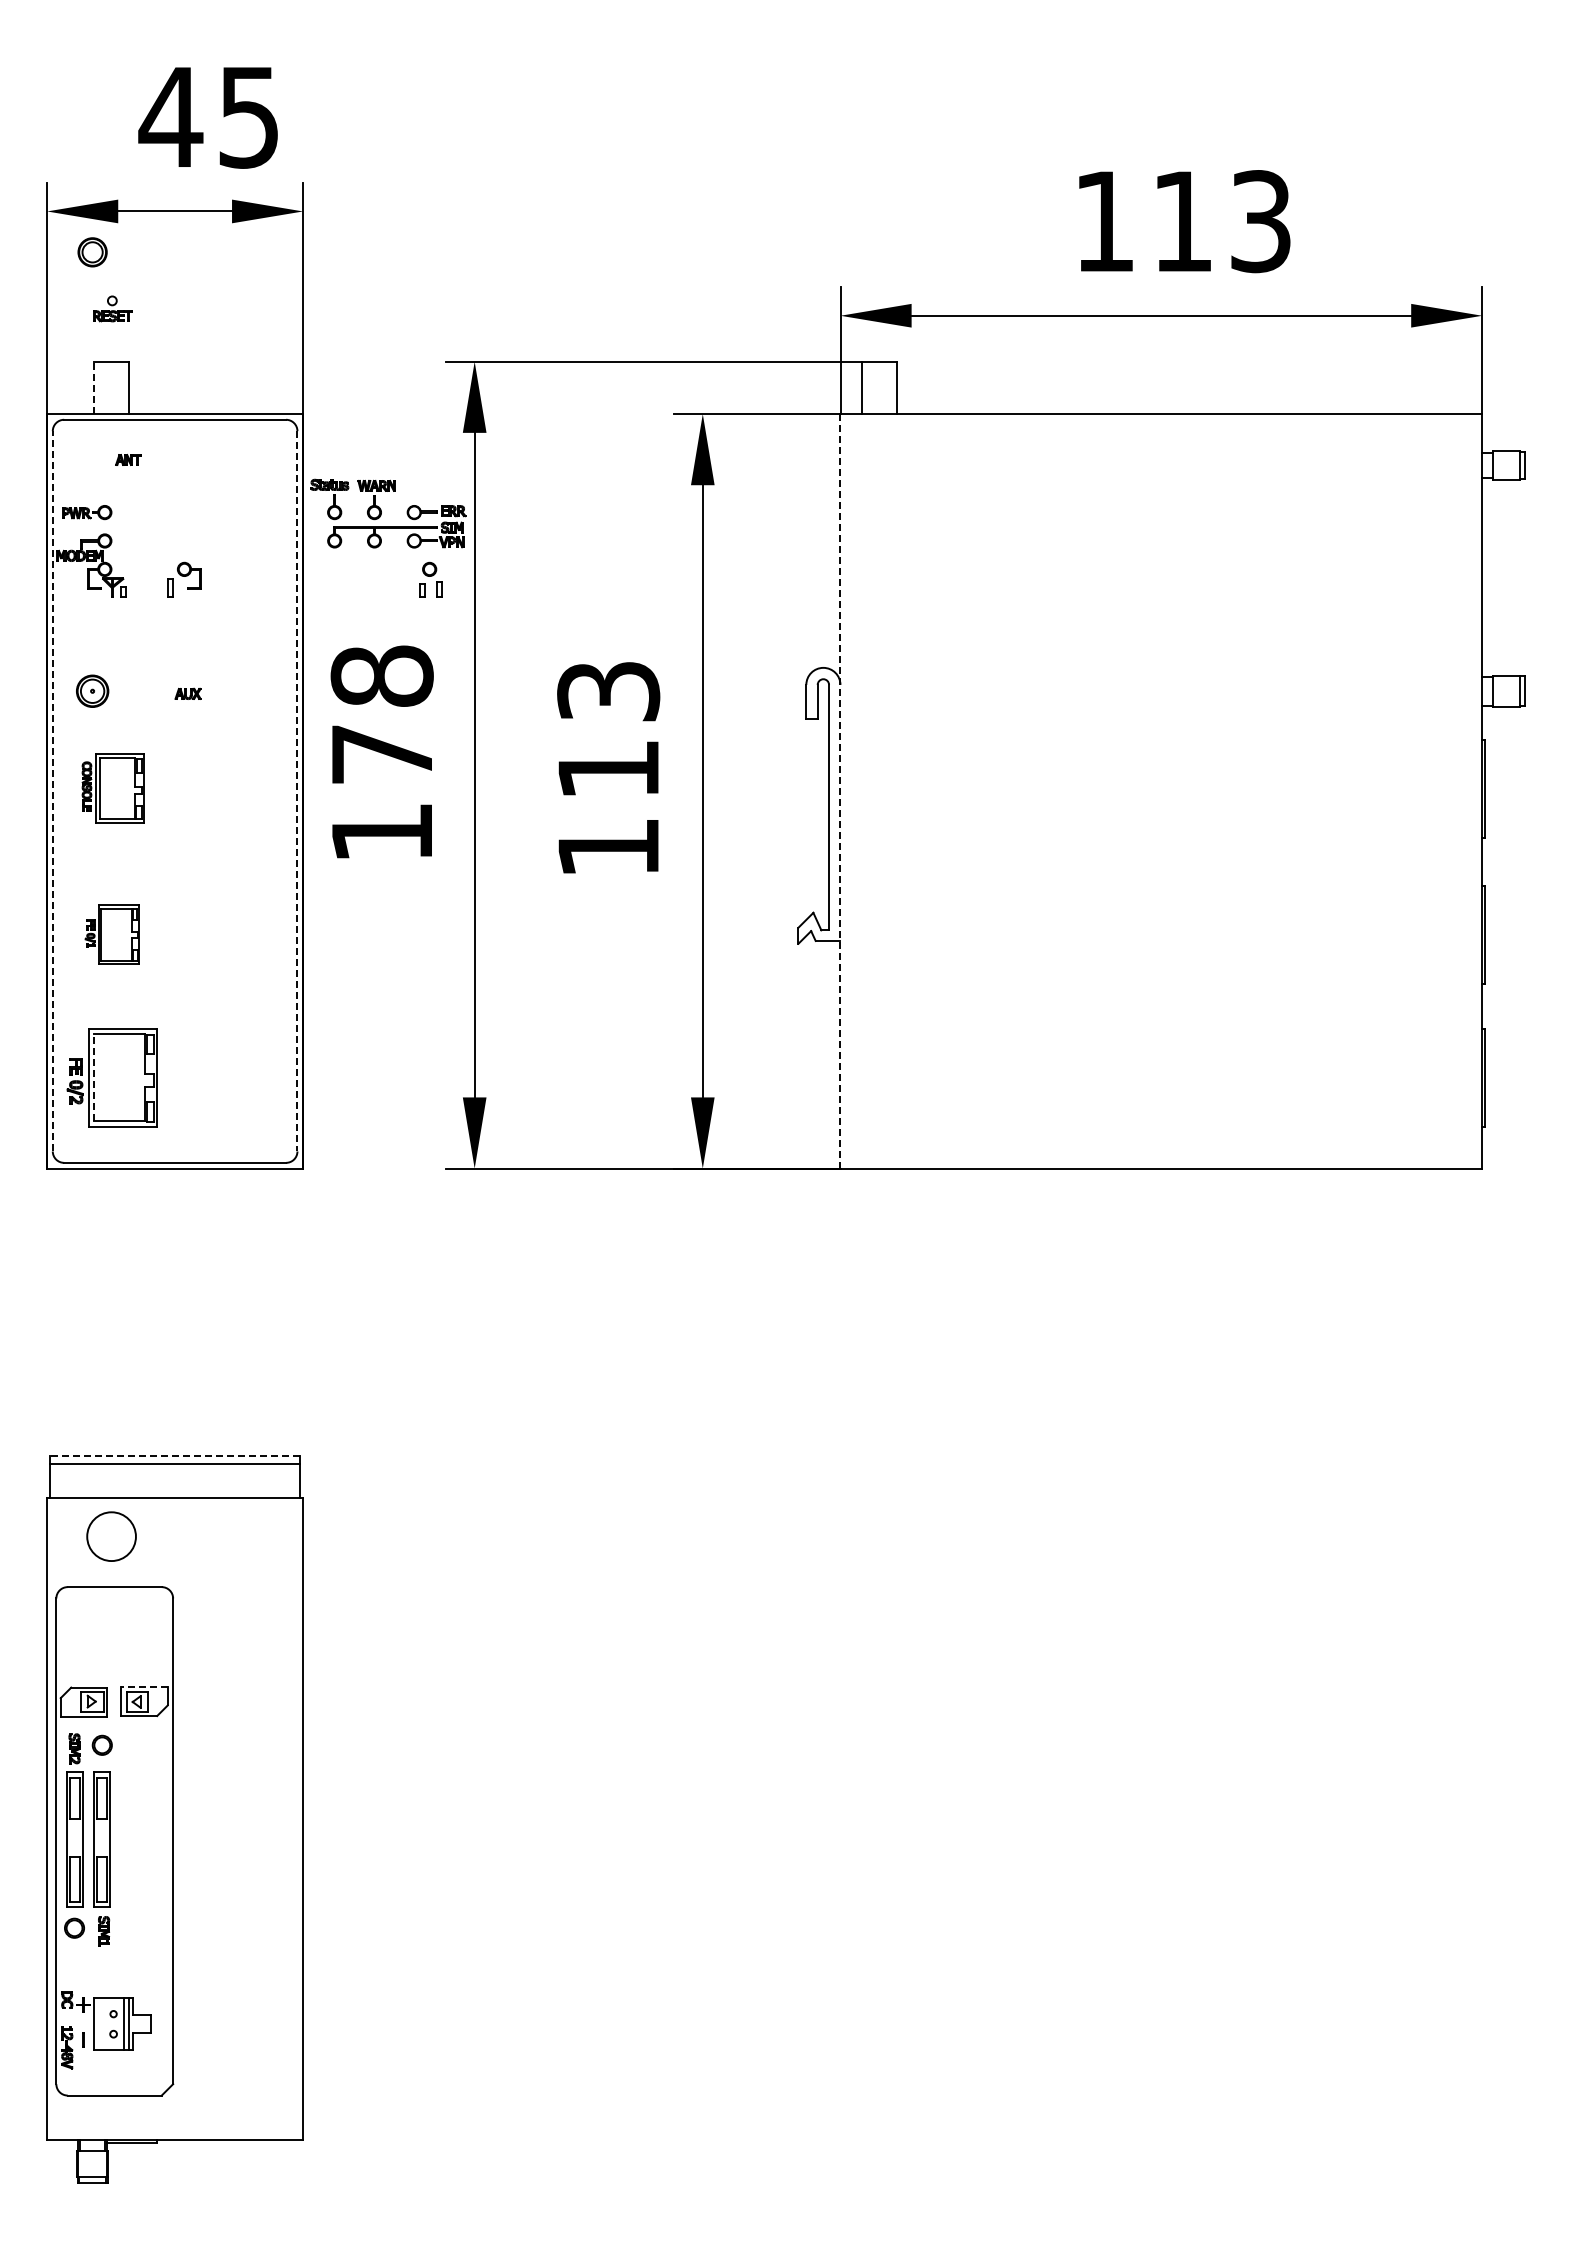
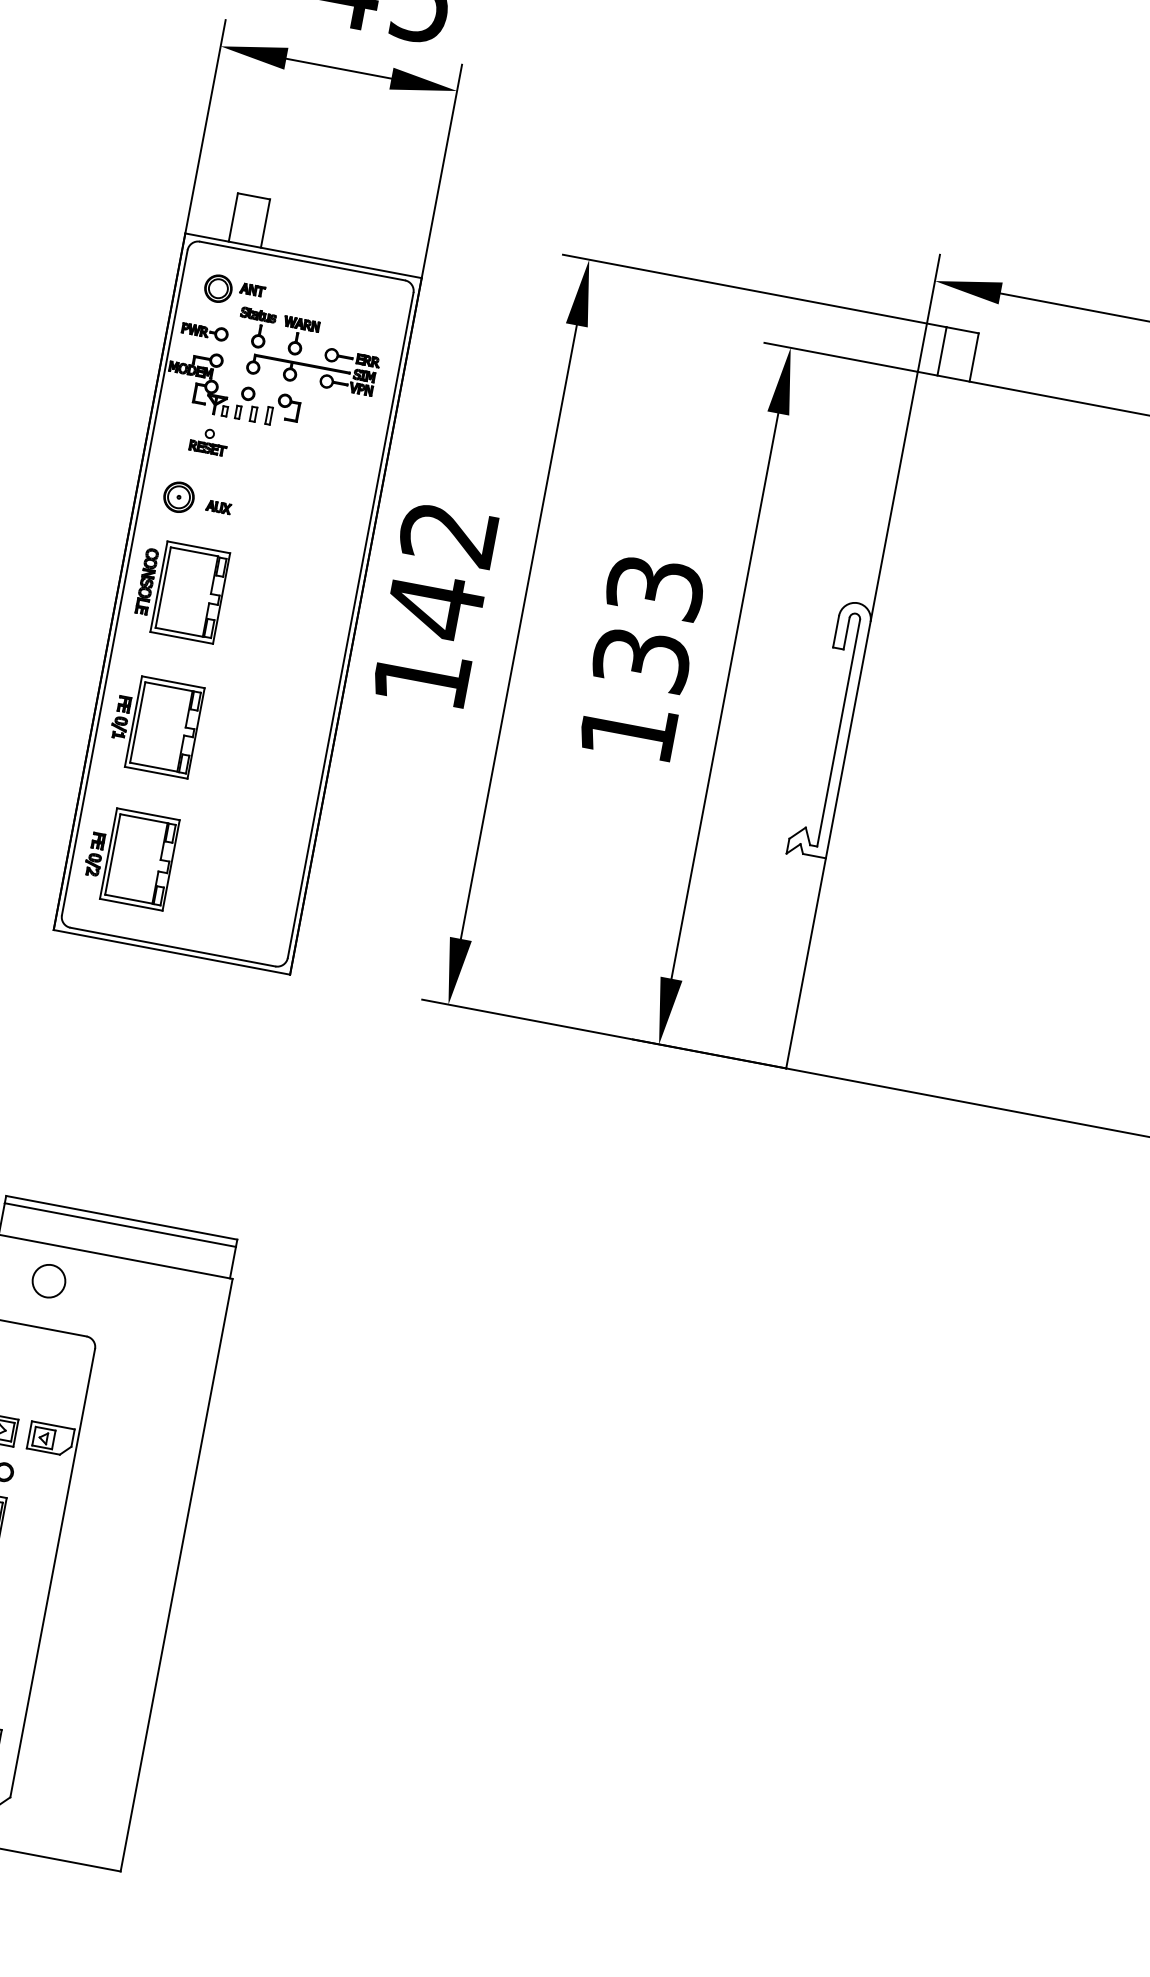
part: (92, 252) -> (218, 288), moved
part: (112, 308) -> (208, 440), moved
line: (94, 387) -> (233, 217), dashed -> solid
part: (381, 513) -> (301, 350), moved
part: (430, 579) -> (247, 403), moved
part: (187, 693) -> (218, 506), moved
text: (381, 716) -> (441, 570), 178 -> 142
text: (608, 769) -> (641, 659), 113 -> 133
part: (112, 788) -> (180, 590), size x1.43
line: (52, 790) -> (124, 581), dashed -> solid
line: (297, 791) -> (350, 625), dashed -> solid
line: (840, 791) -> (852, 720), dashed -> solid
part: (112, 934) -> (154, 725), size x1.67
line: (93, 1077) -> (112, 854), dashed -> solid
line: (174, 1456) -> (121, 1218), dashed -> solid
circle: (111, 1536) -> (48, 1280), size x0.71
line: (144, 1686) -> (53, 1425), dashed -> solid

